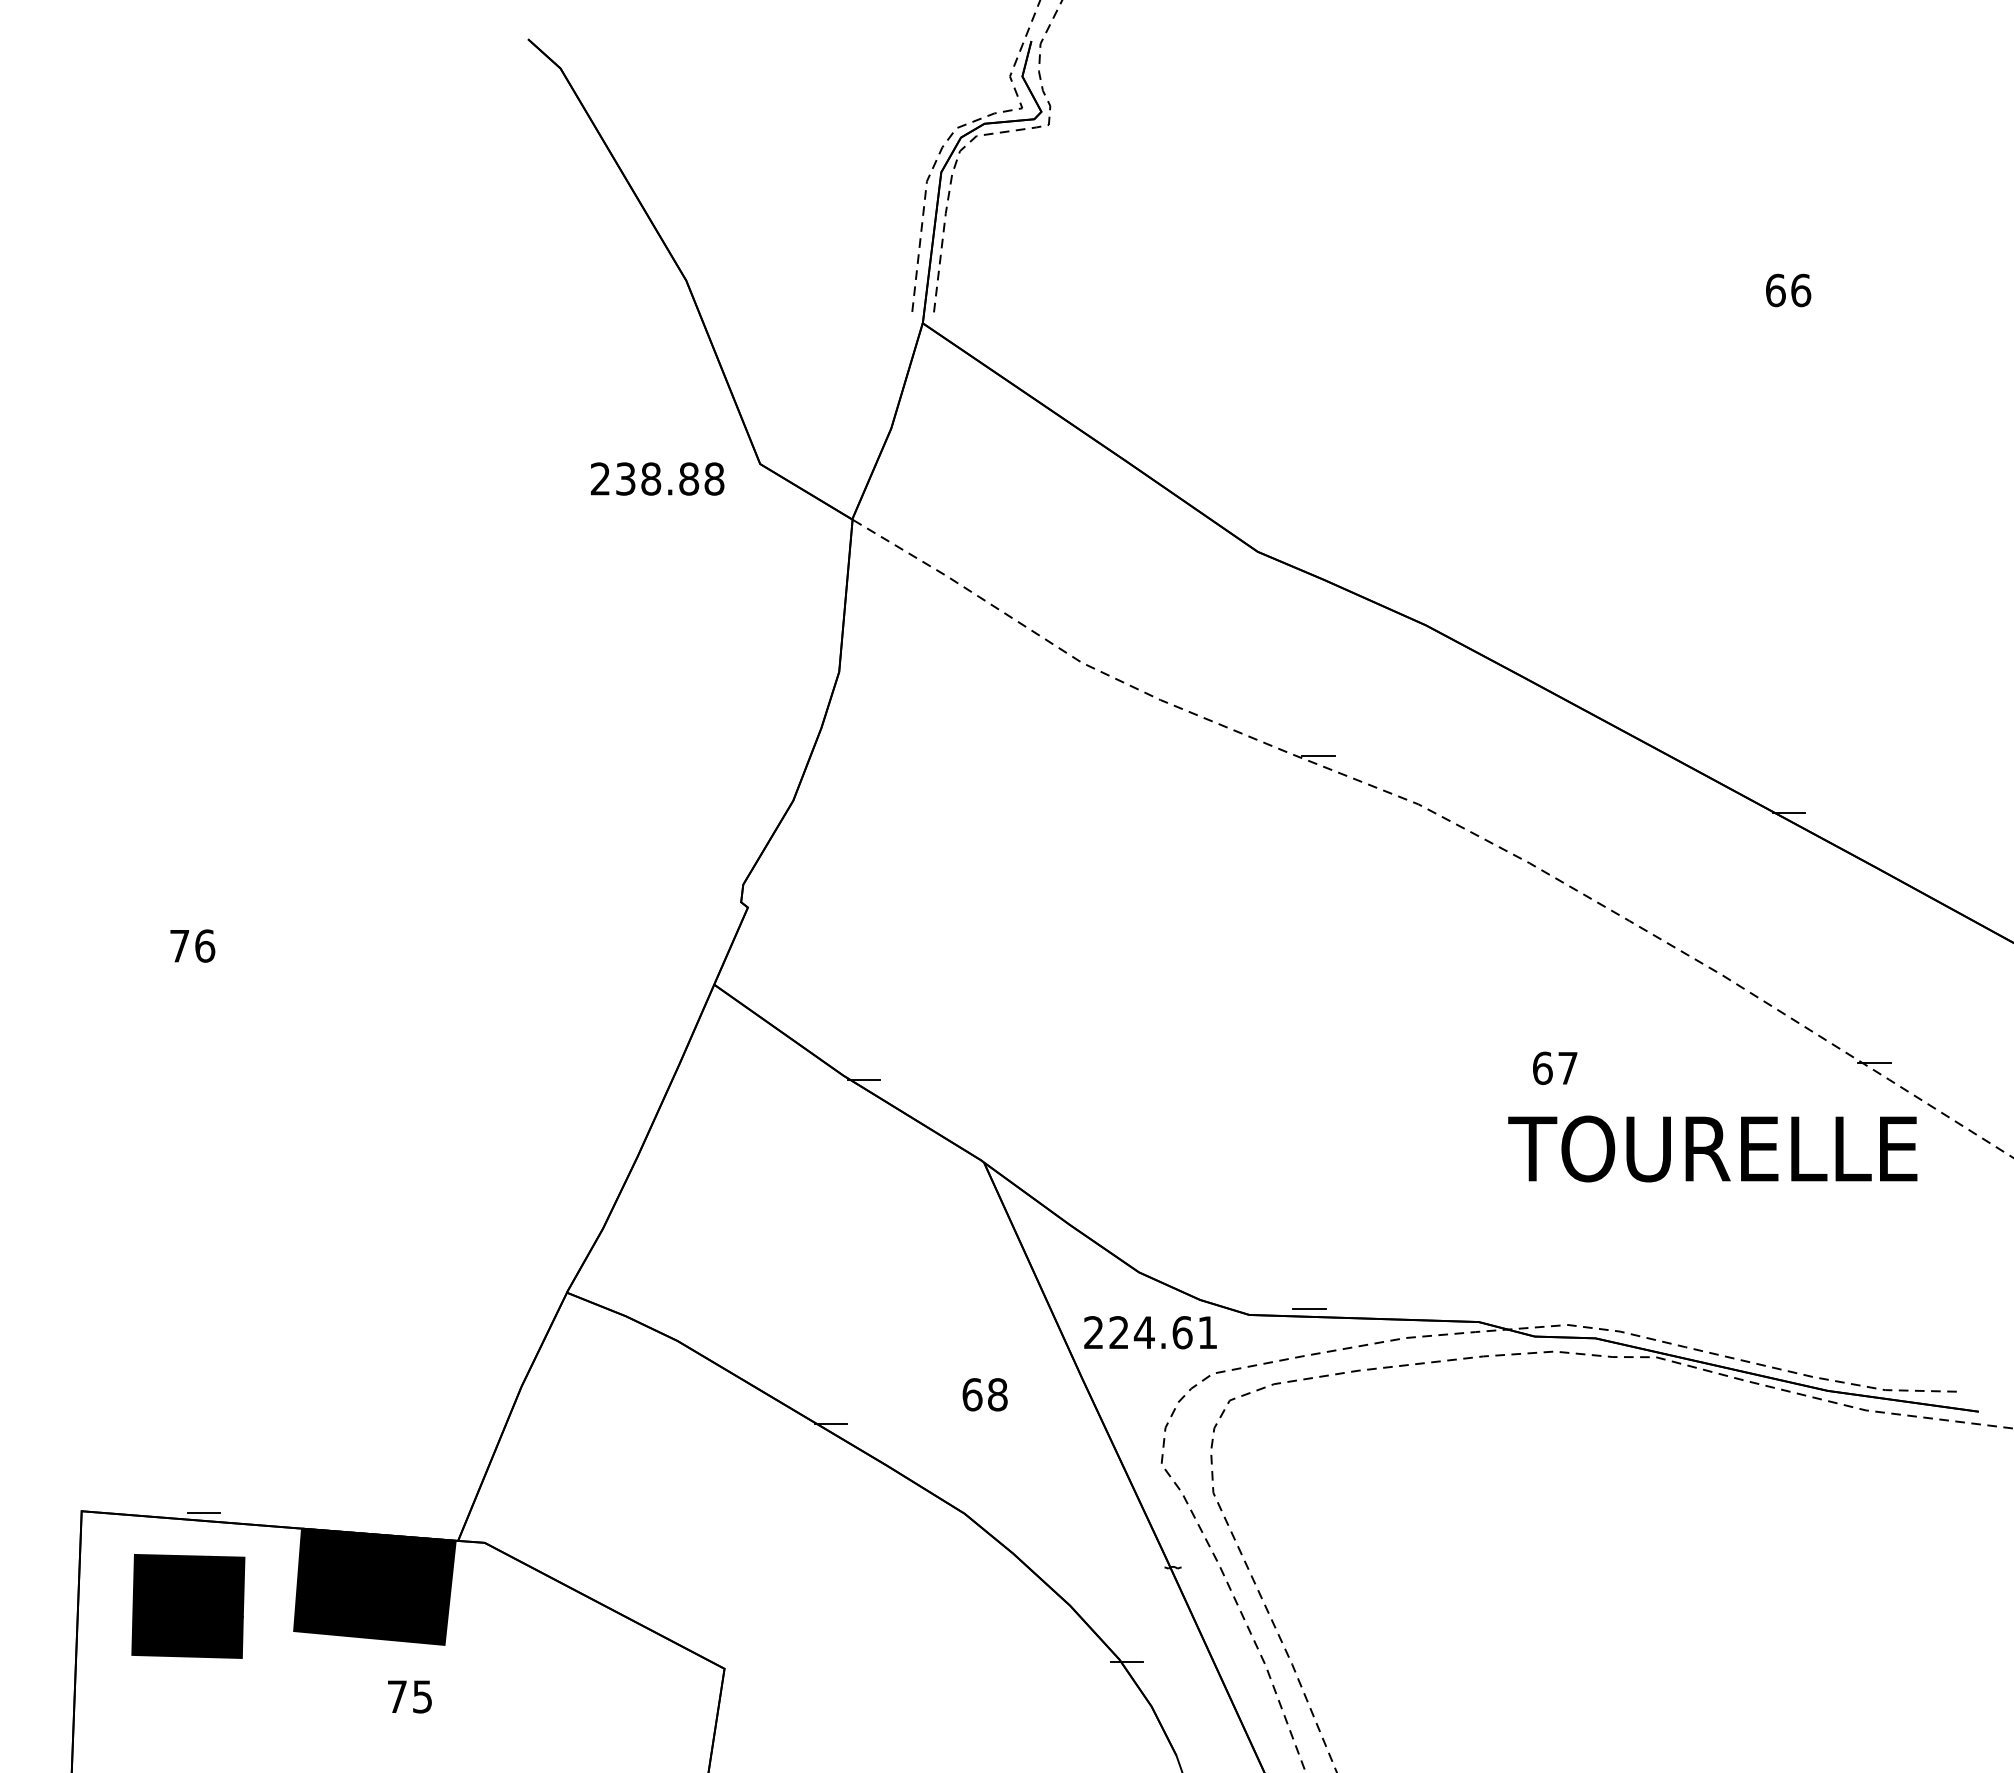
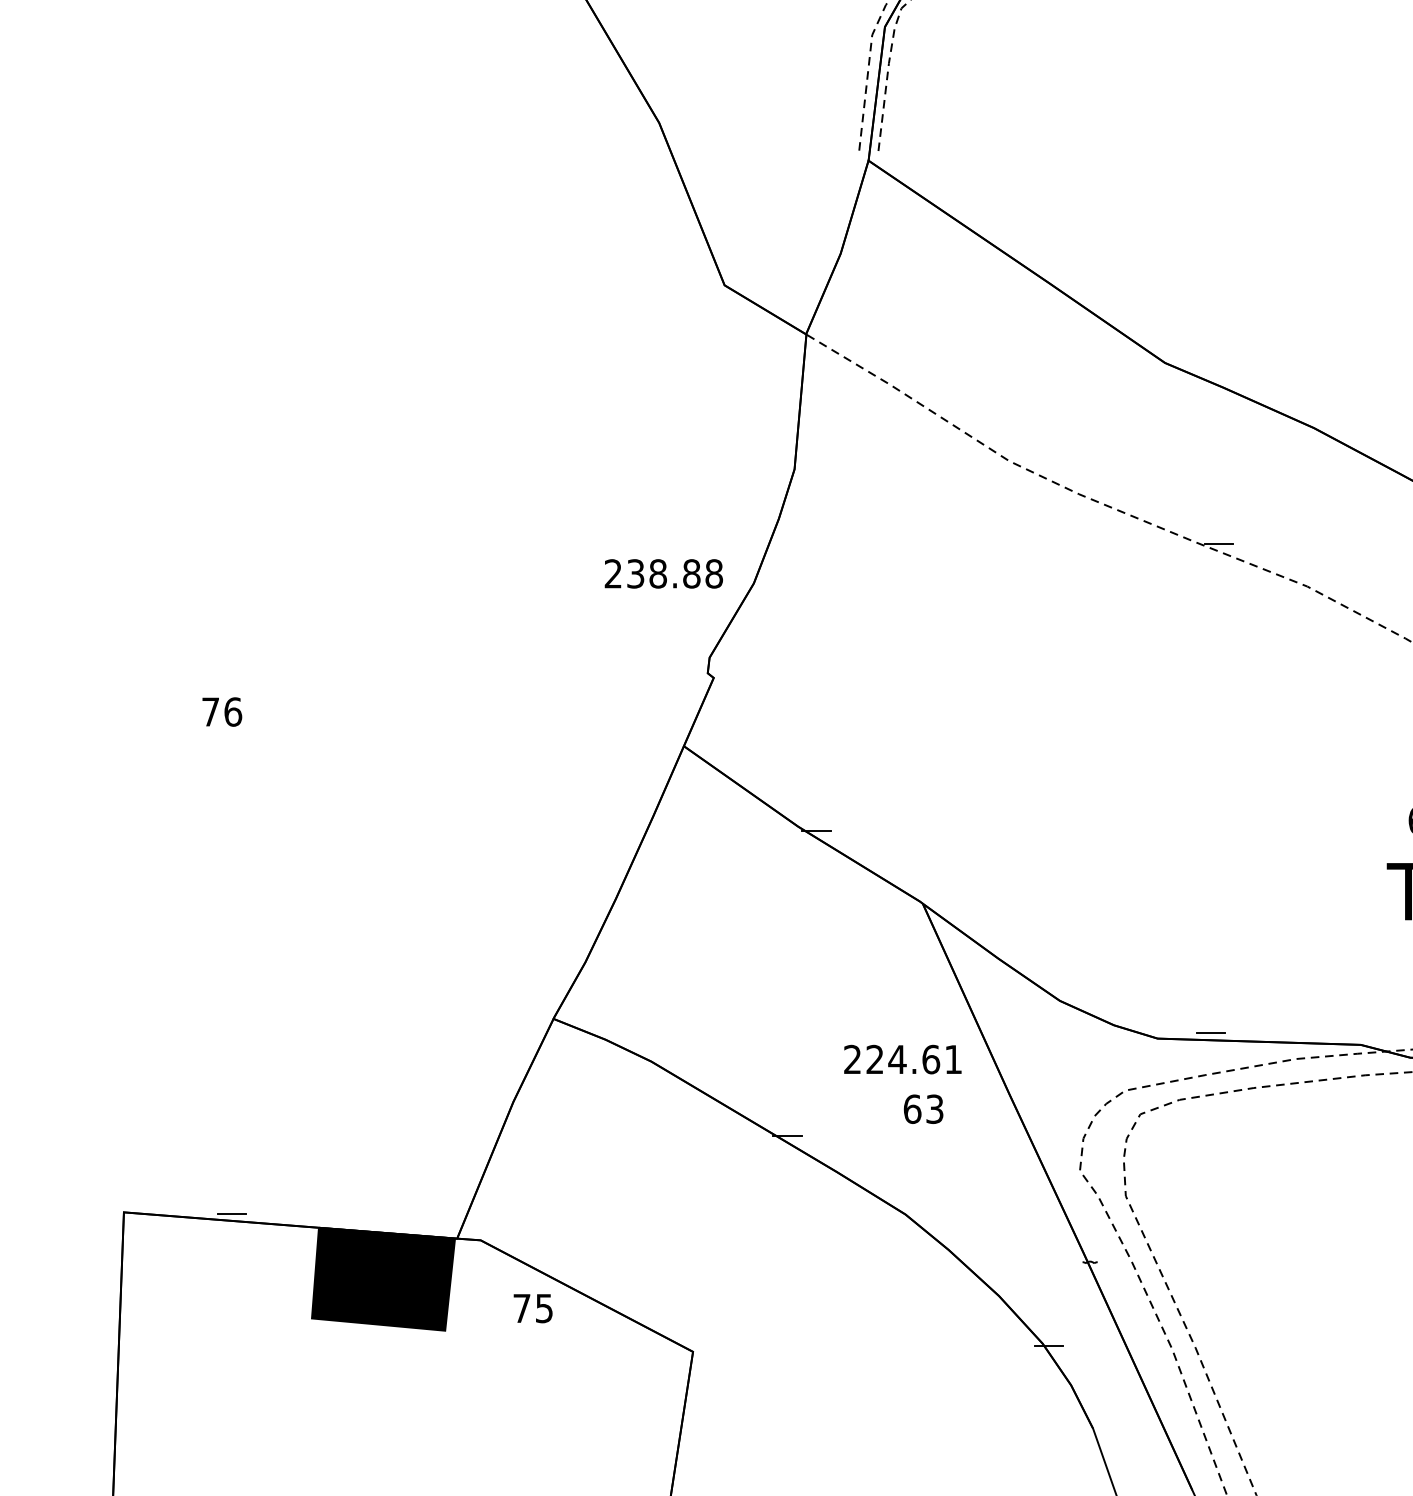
text: (657, 478) -> (663, 573), moved
text: (1150, 1332) -> (902, 1059), moved
text: (997, 1394) -> (934, 1109), 68 -> 63
part: (188, 1606) -> (218, 1296), removed
text: (409, 1696) -> (532, 1308), moved

